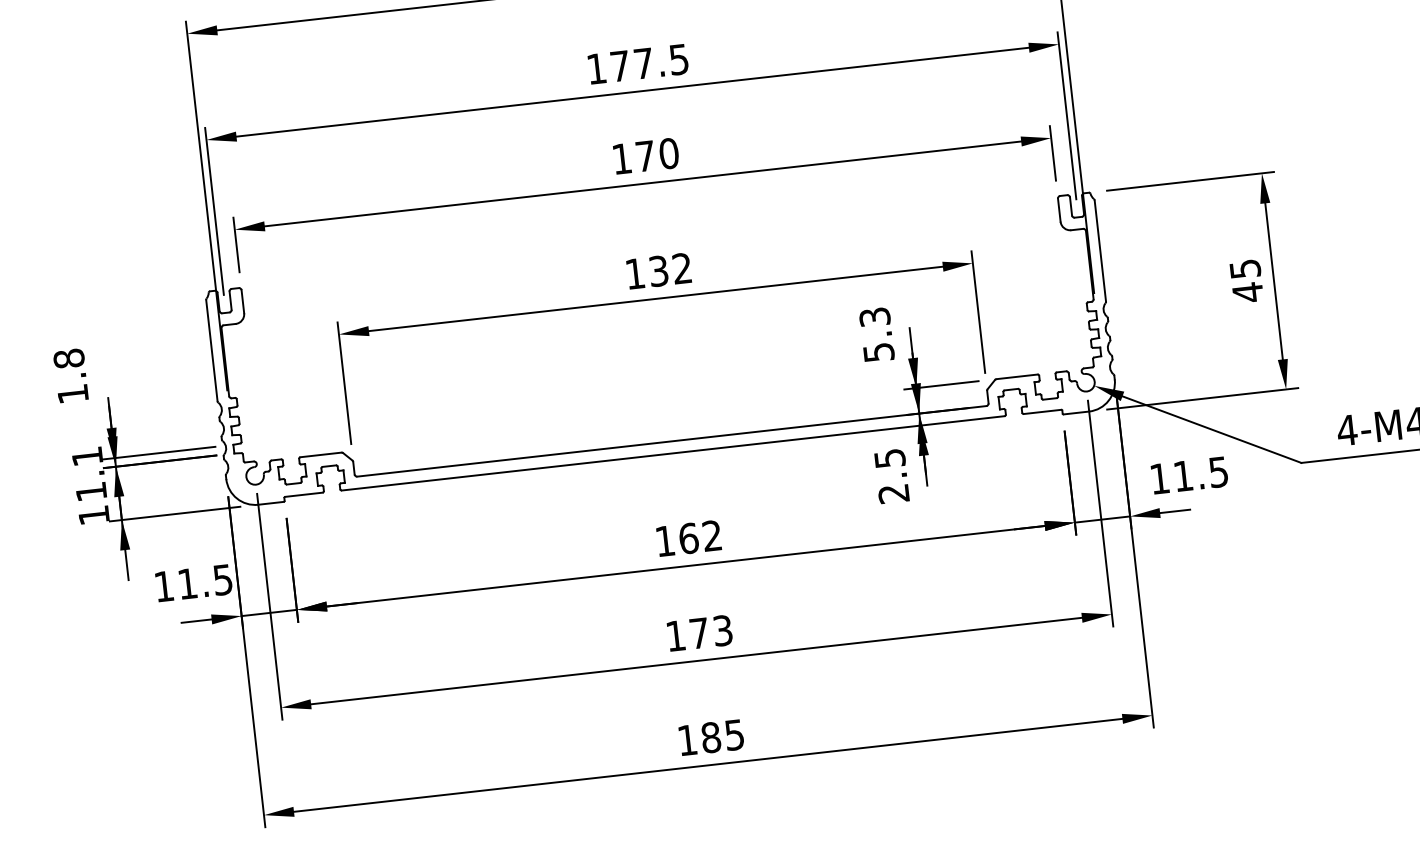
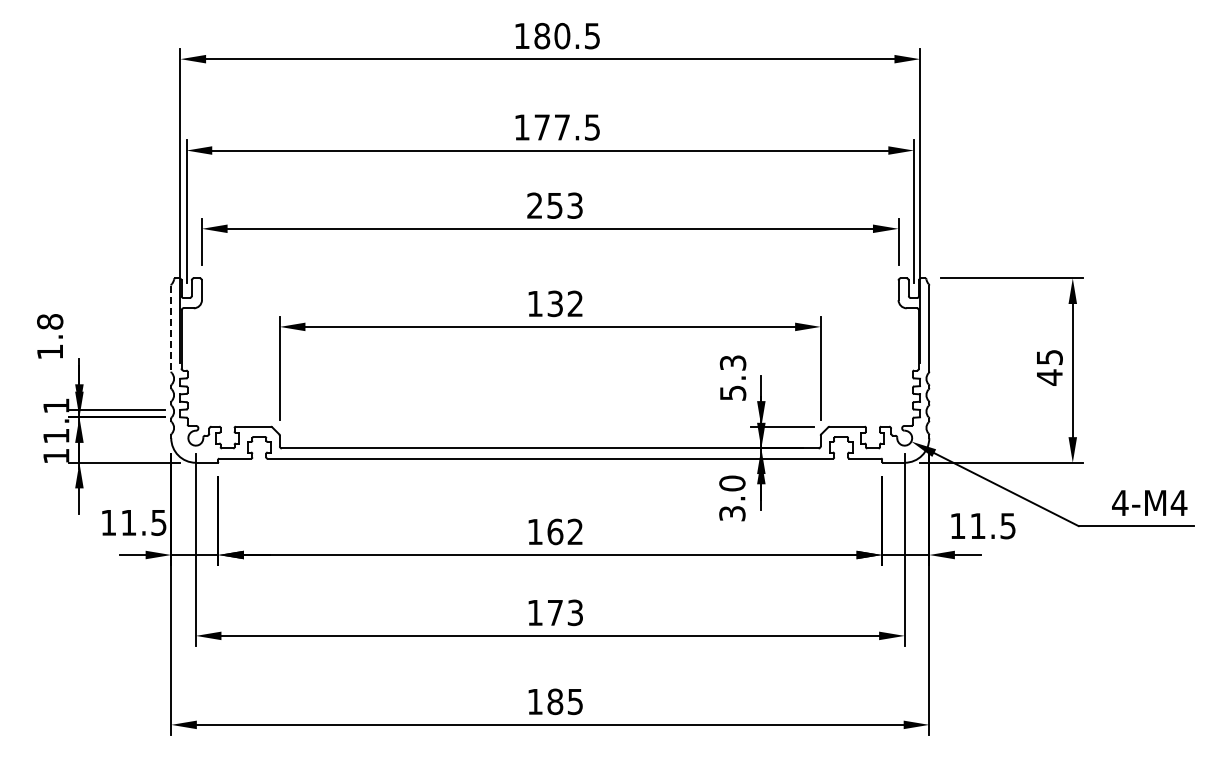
text: (646, 155) -> (555, 205), 170 -> 253
line: (212, 351) -> (171, 329), solid -> dashed
text: (892, 476) -> (732, 498), 2.5 -> 3.0

